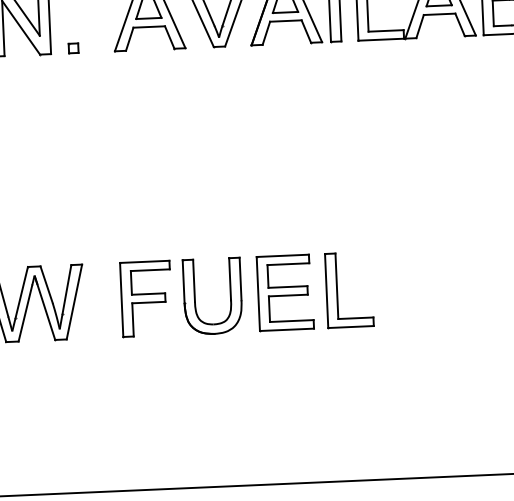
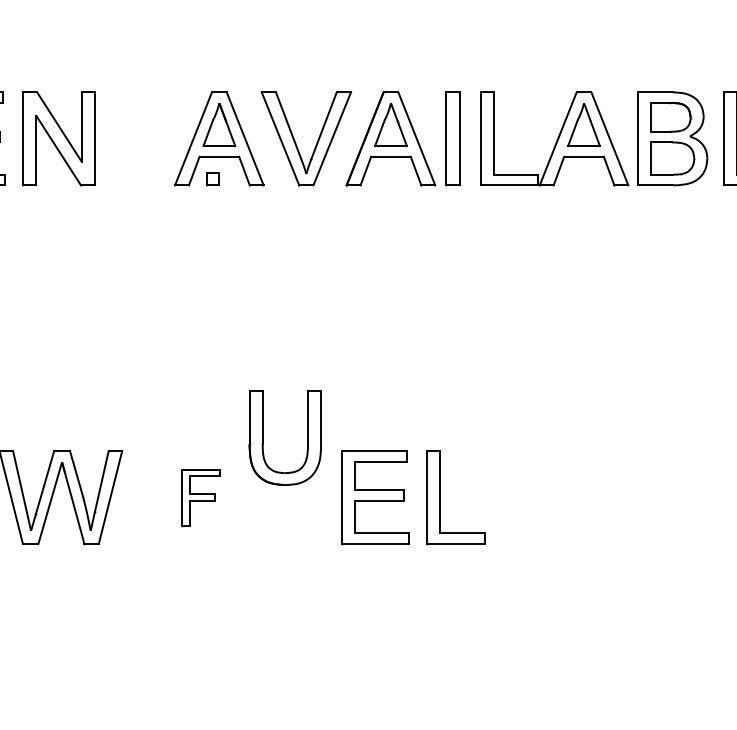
part: (72, 48) -> (212, 179), moved
part: (195, 296) -> (263, 437), moved
part: (146, 298) -> (200, 497), size x0.6

